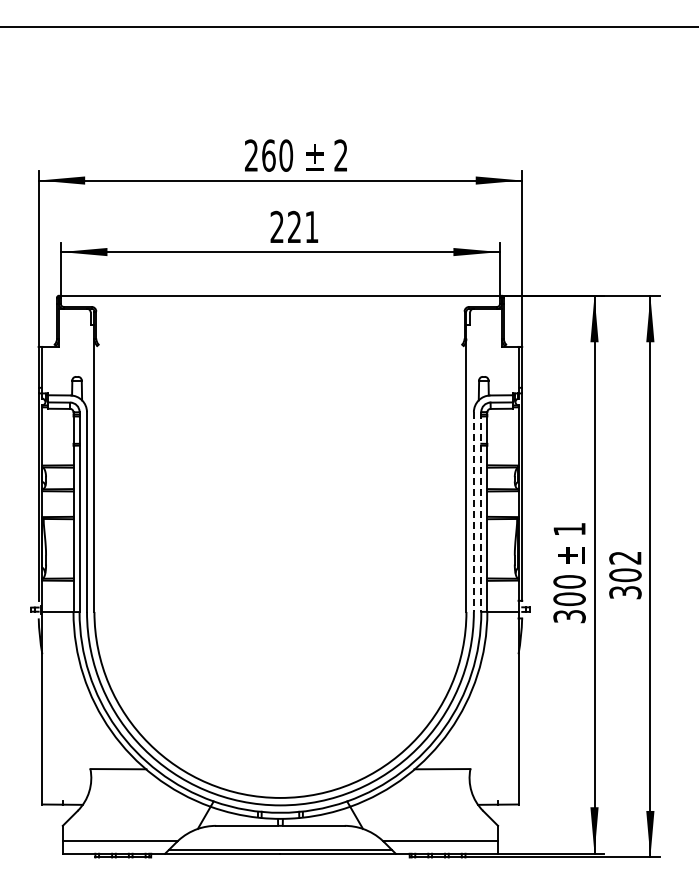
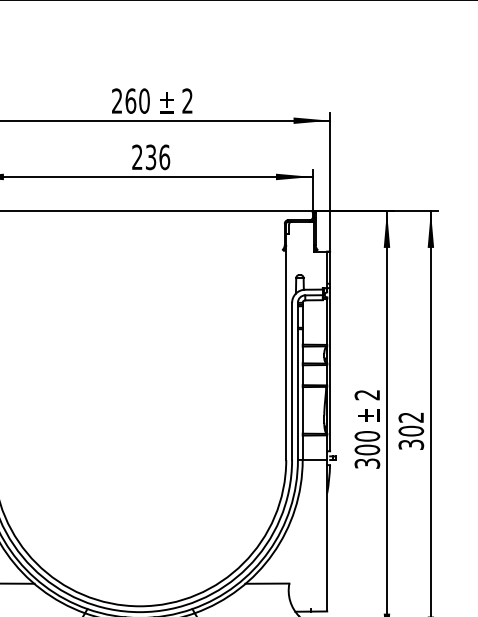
text: (303, 226) -> (158, 156), 221 -> 236
line: (473, 512) -> (291, 381), dashed -> solid
line: (481, 512) -> (298, 381), dashed -> solid
text: (569, 529) -> (367, 395), 1 -> 2

